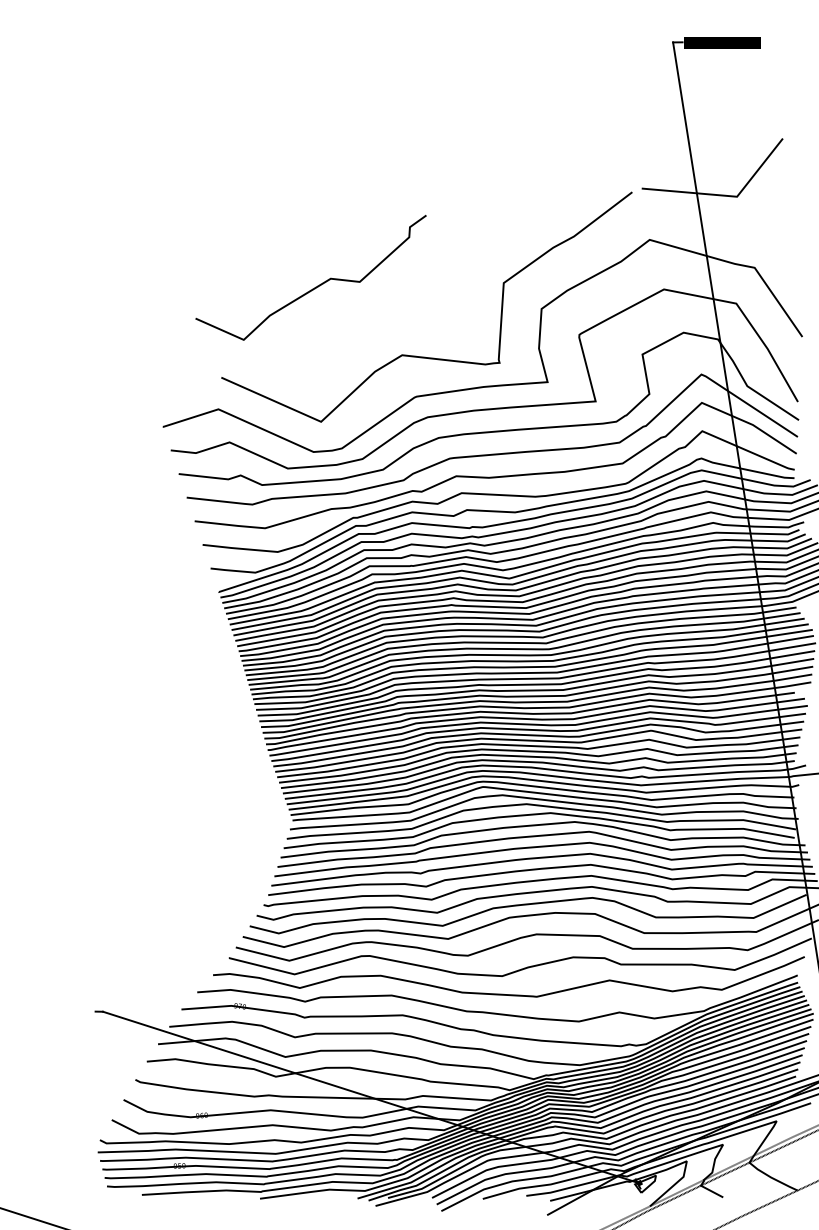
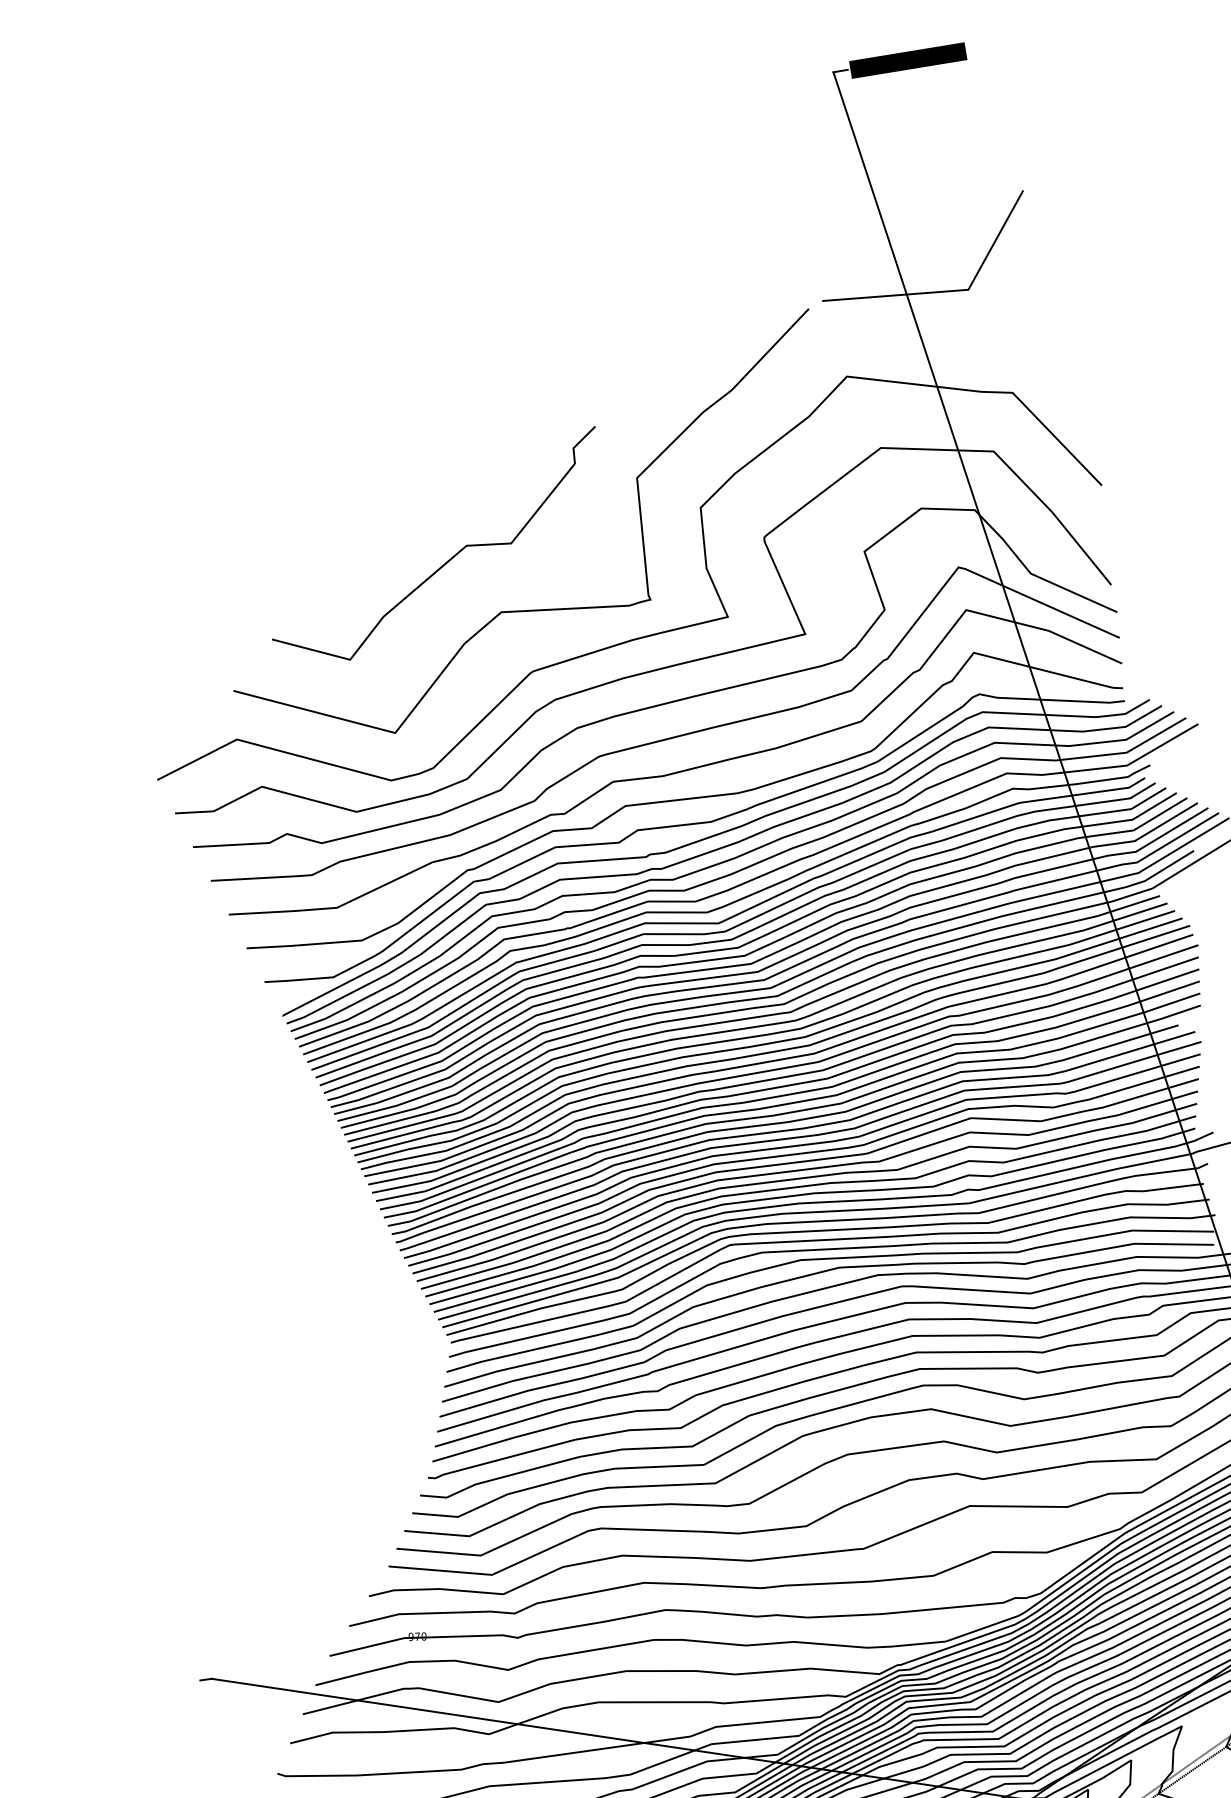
curve: (315, 286) -> (445, 561), moved

